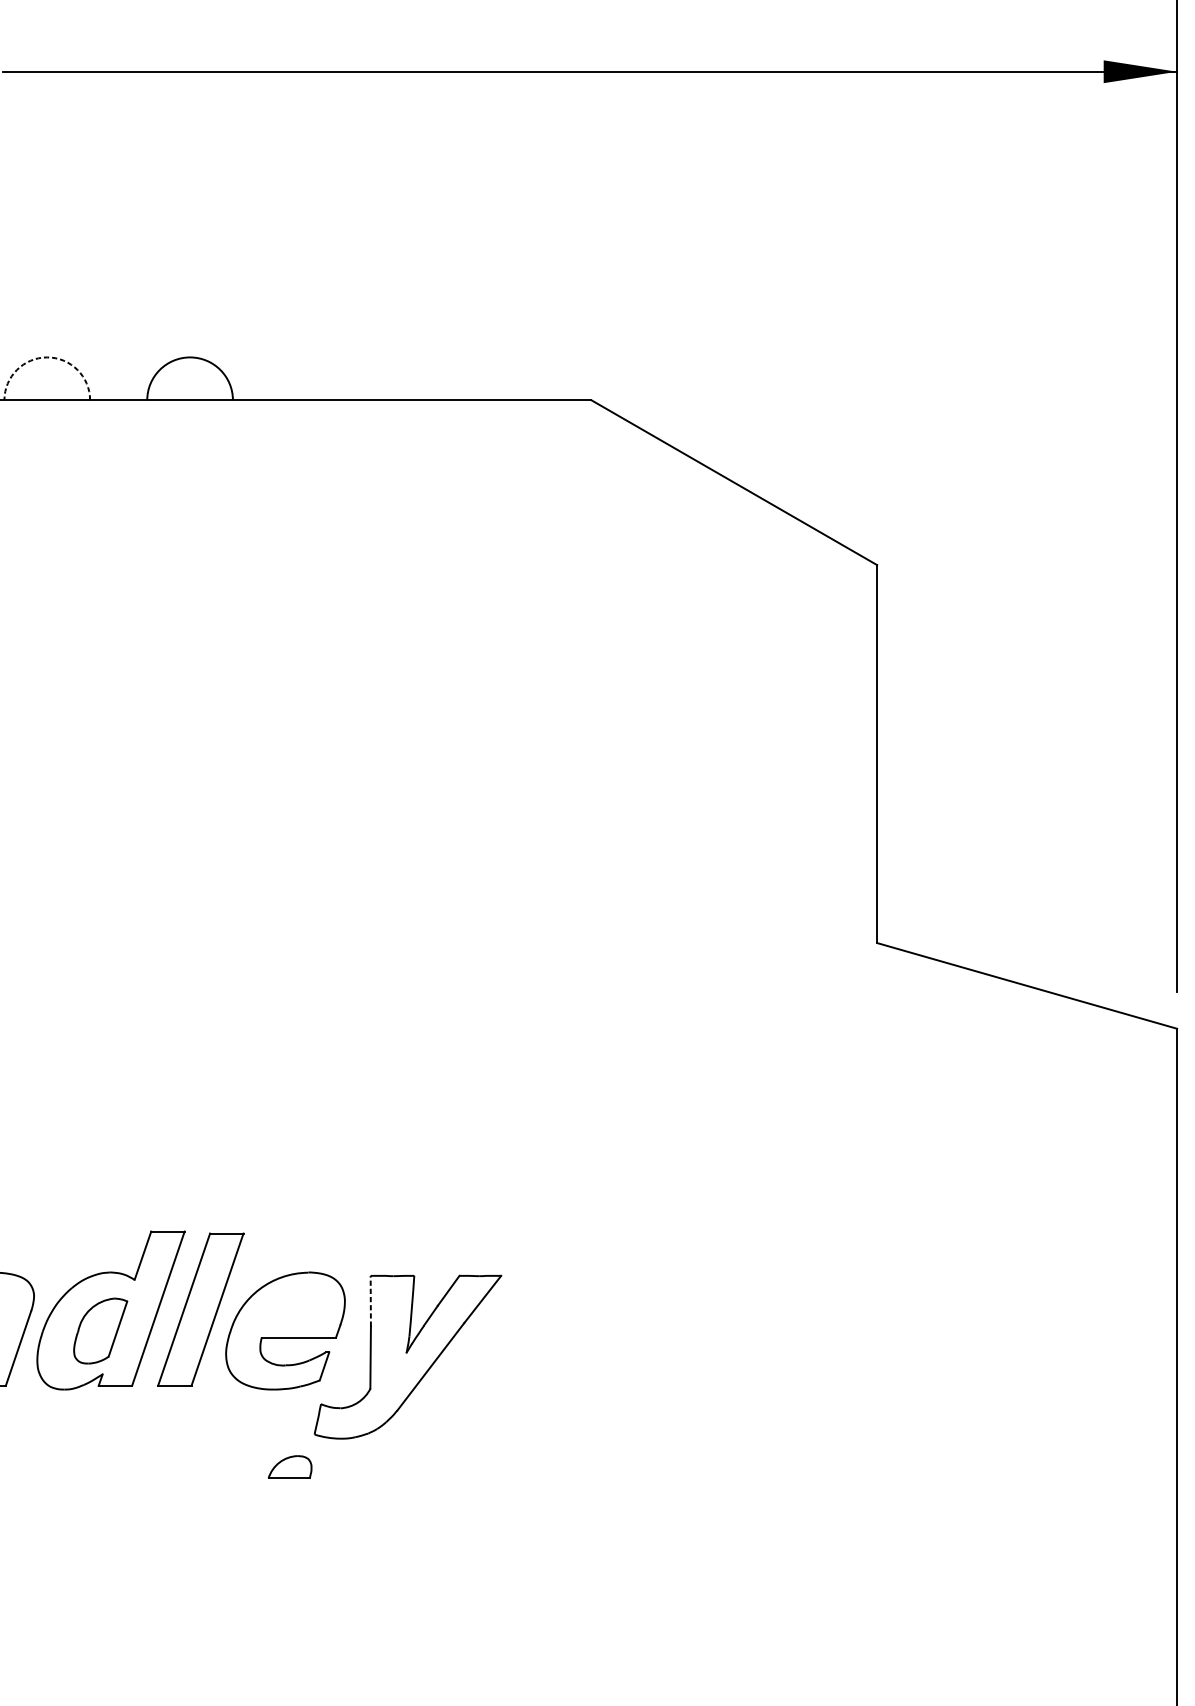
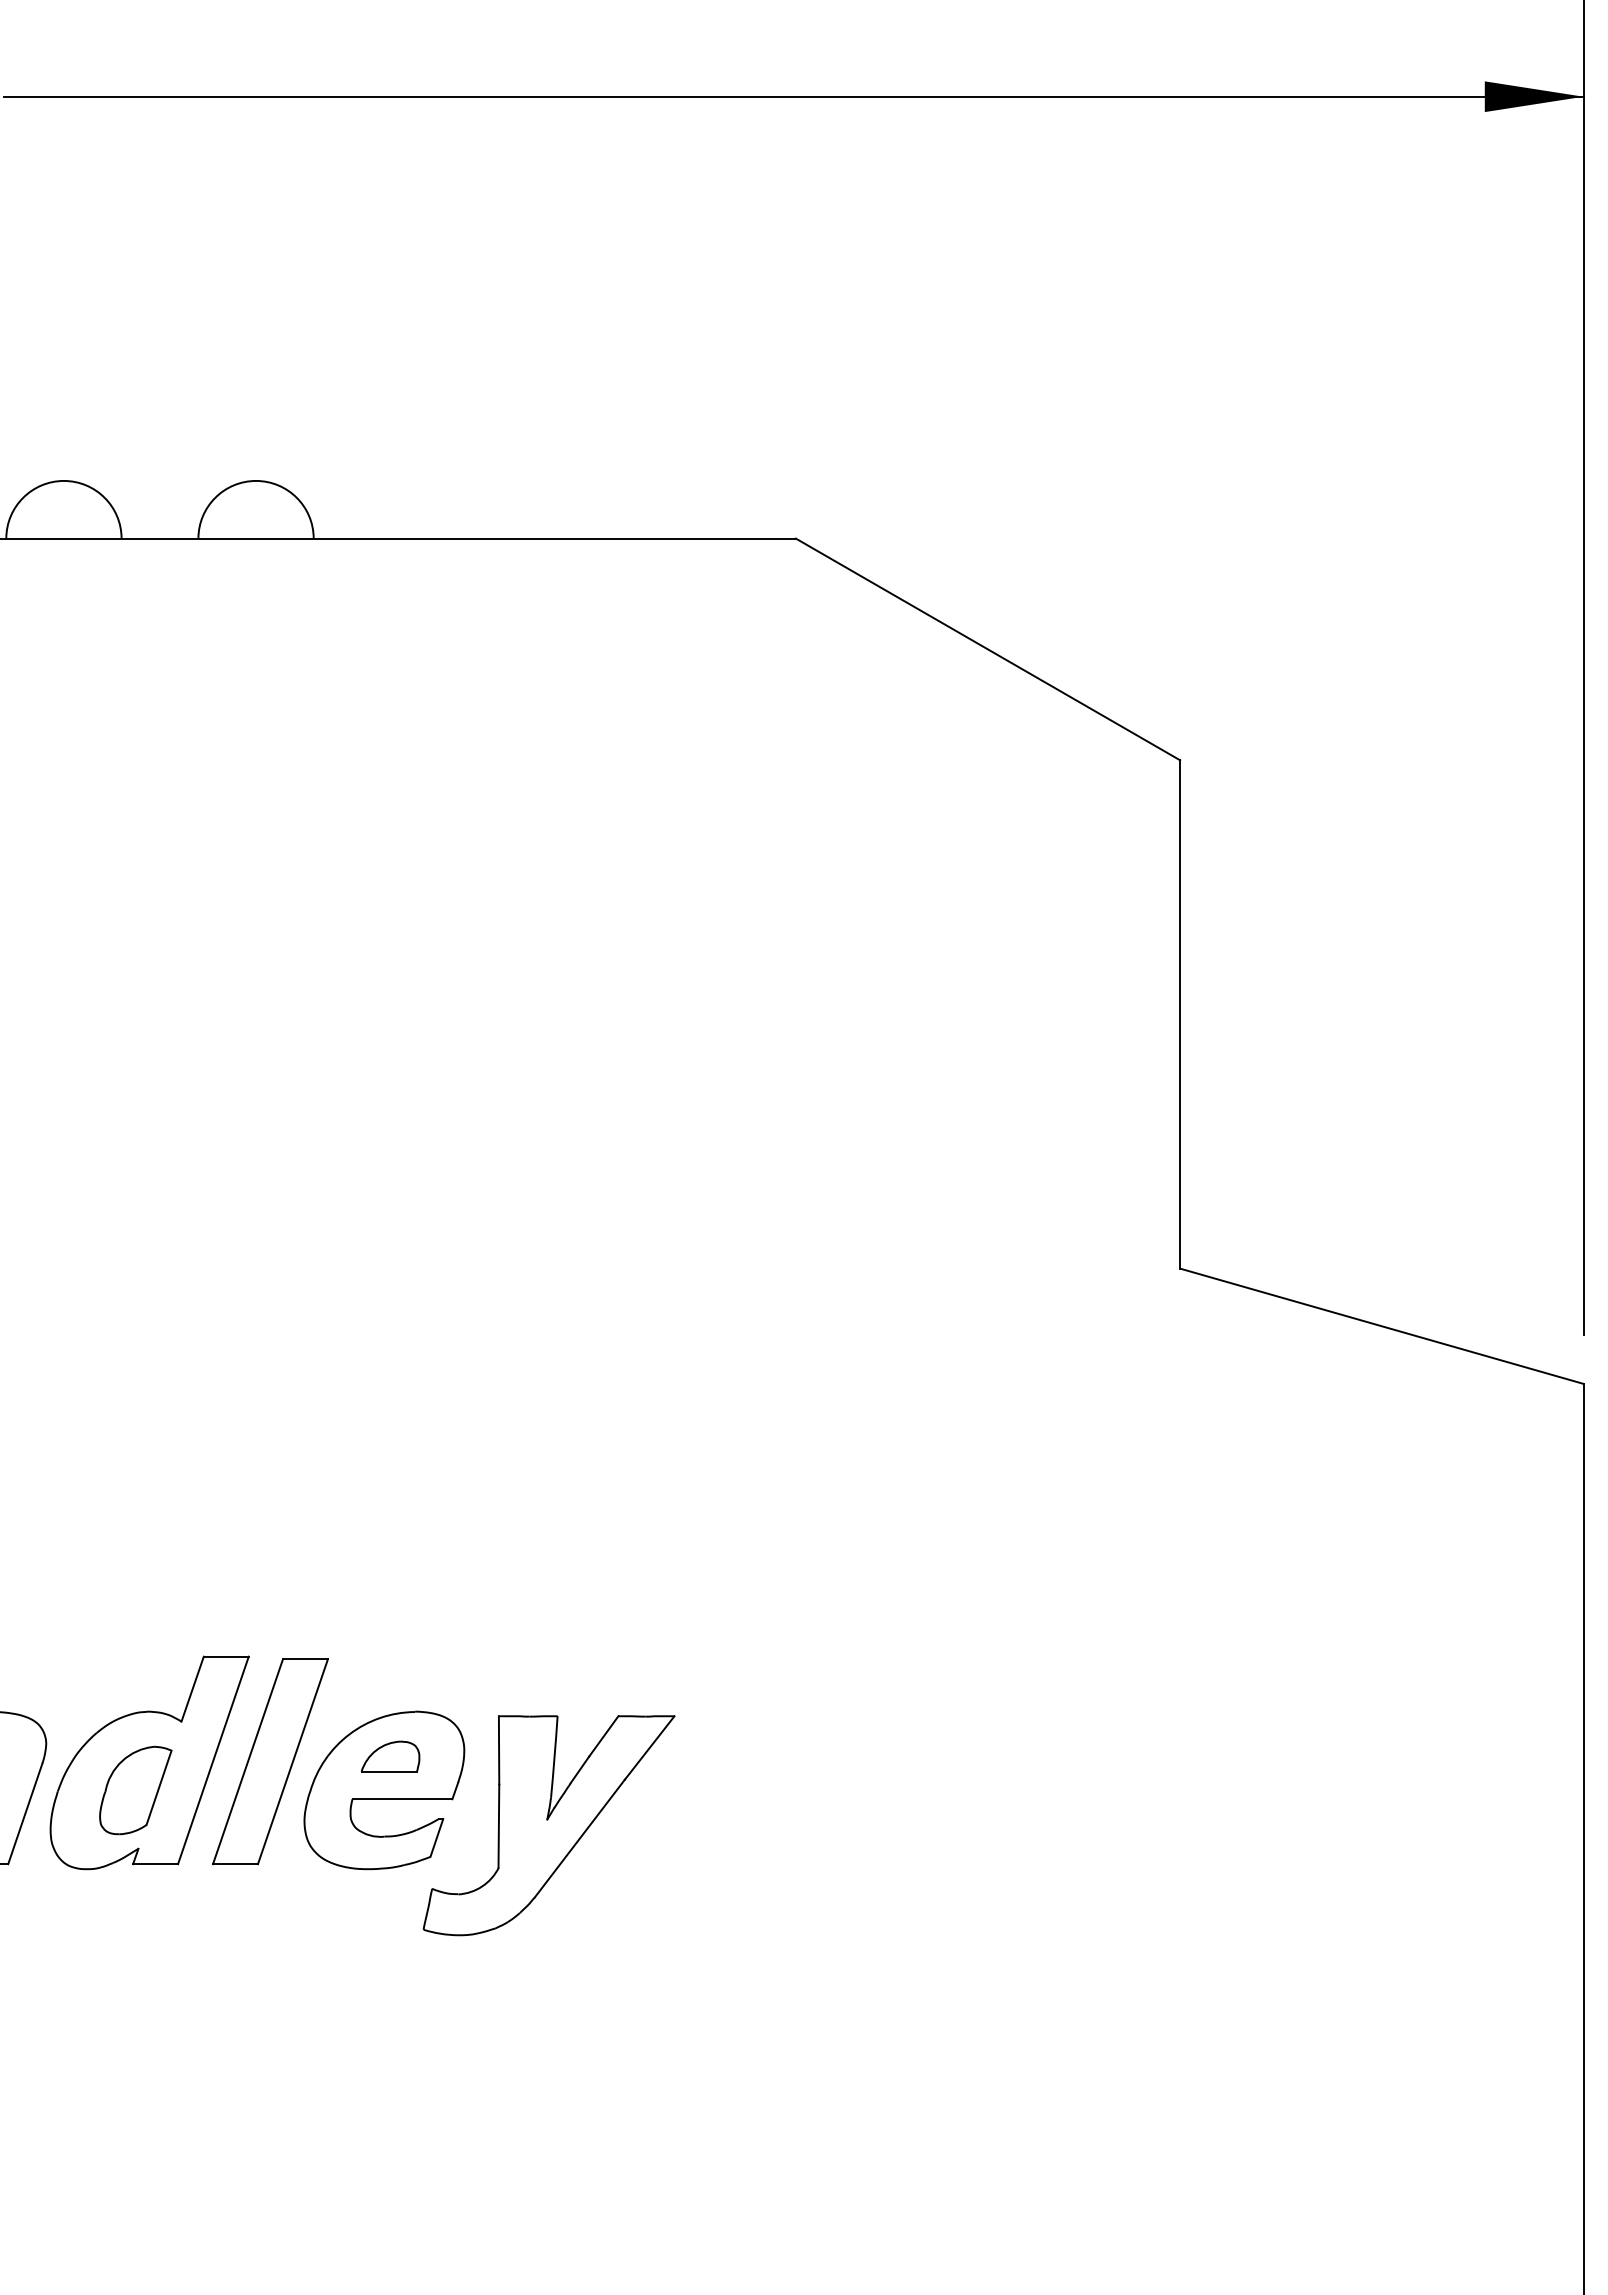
arc: (46, 357) -> (63, 480), dashed -> solid
line: (371, 1300) -> (499, 1749), dashed -> solid
part: (290, 1467) -> (390, 1756), moved

